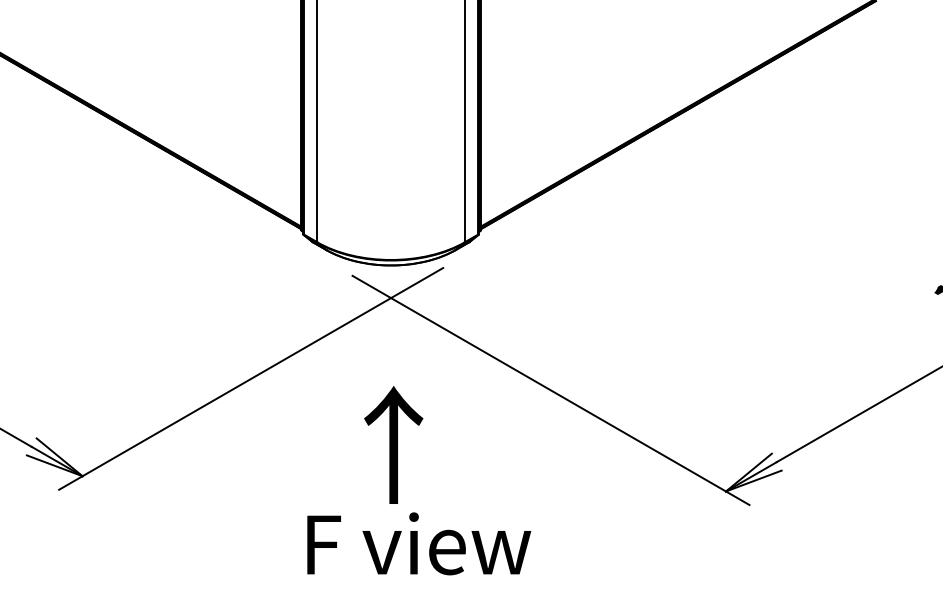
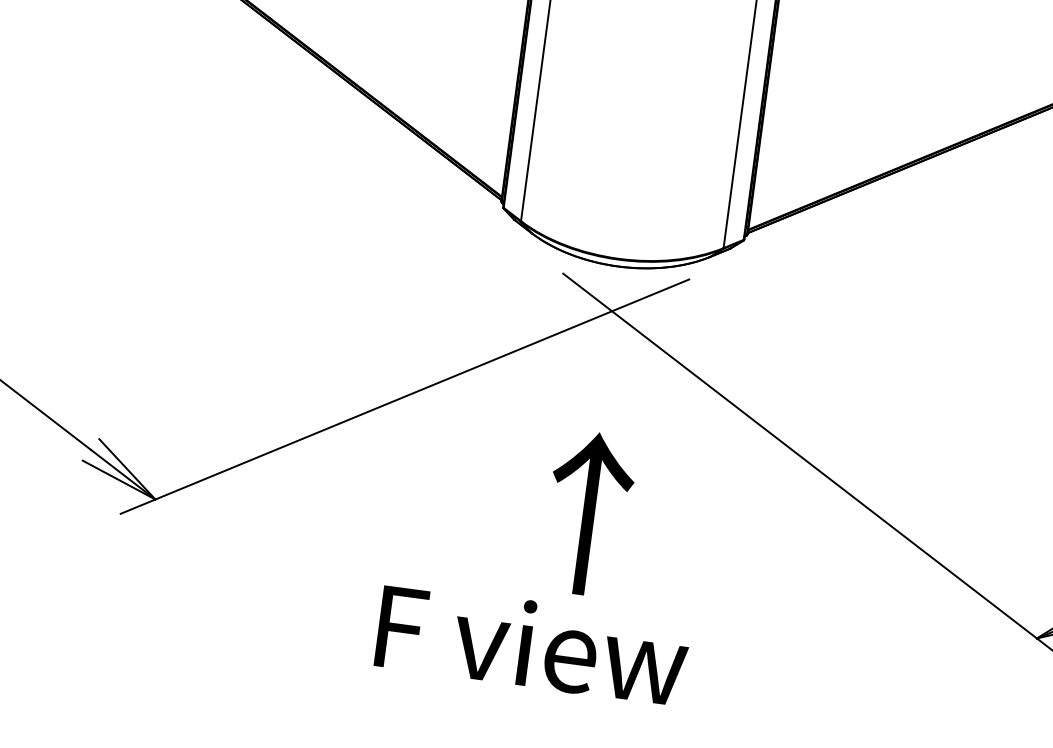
text: (419, 543) -> (533, 644), moved

